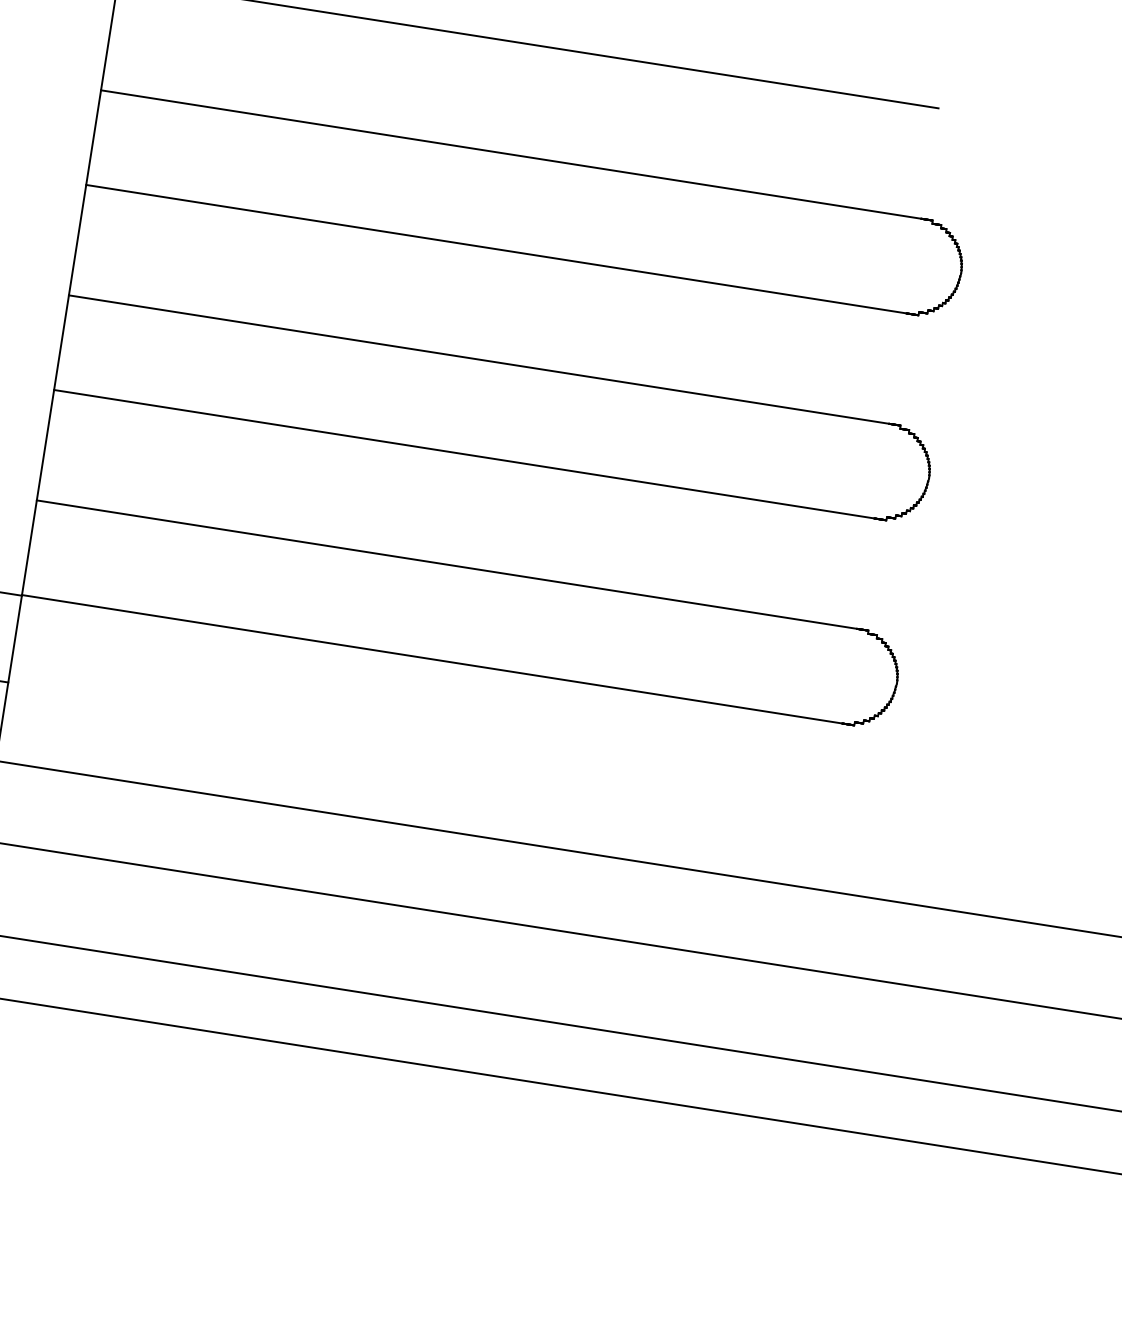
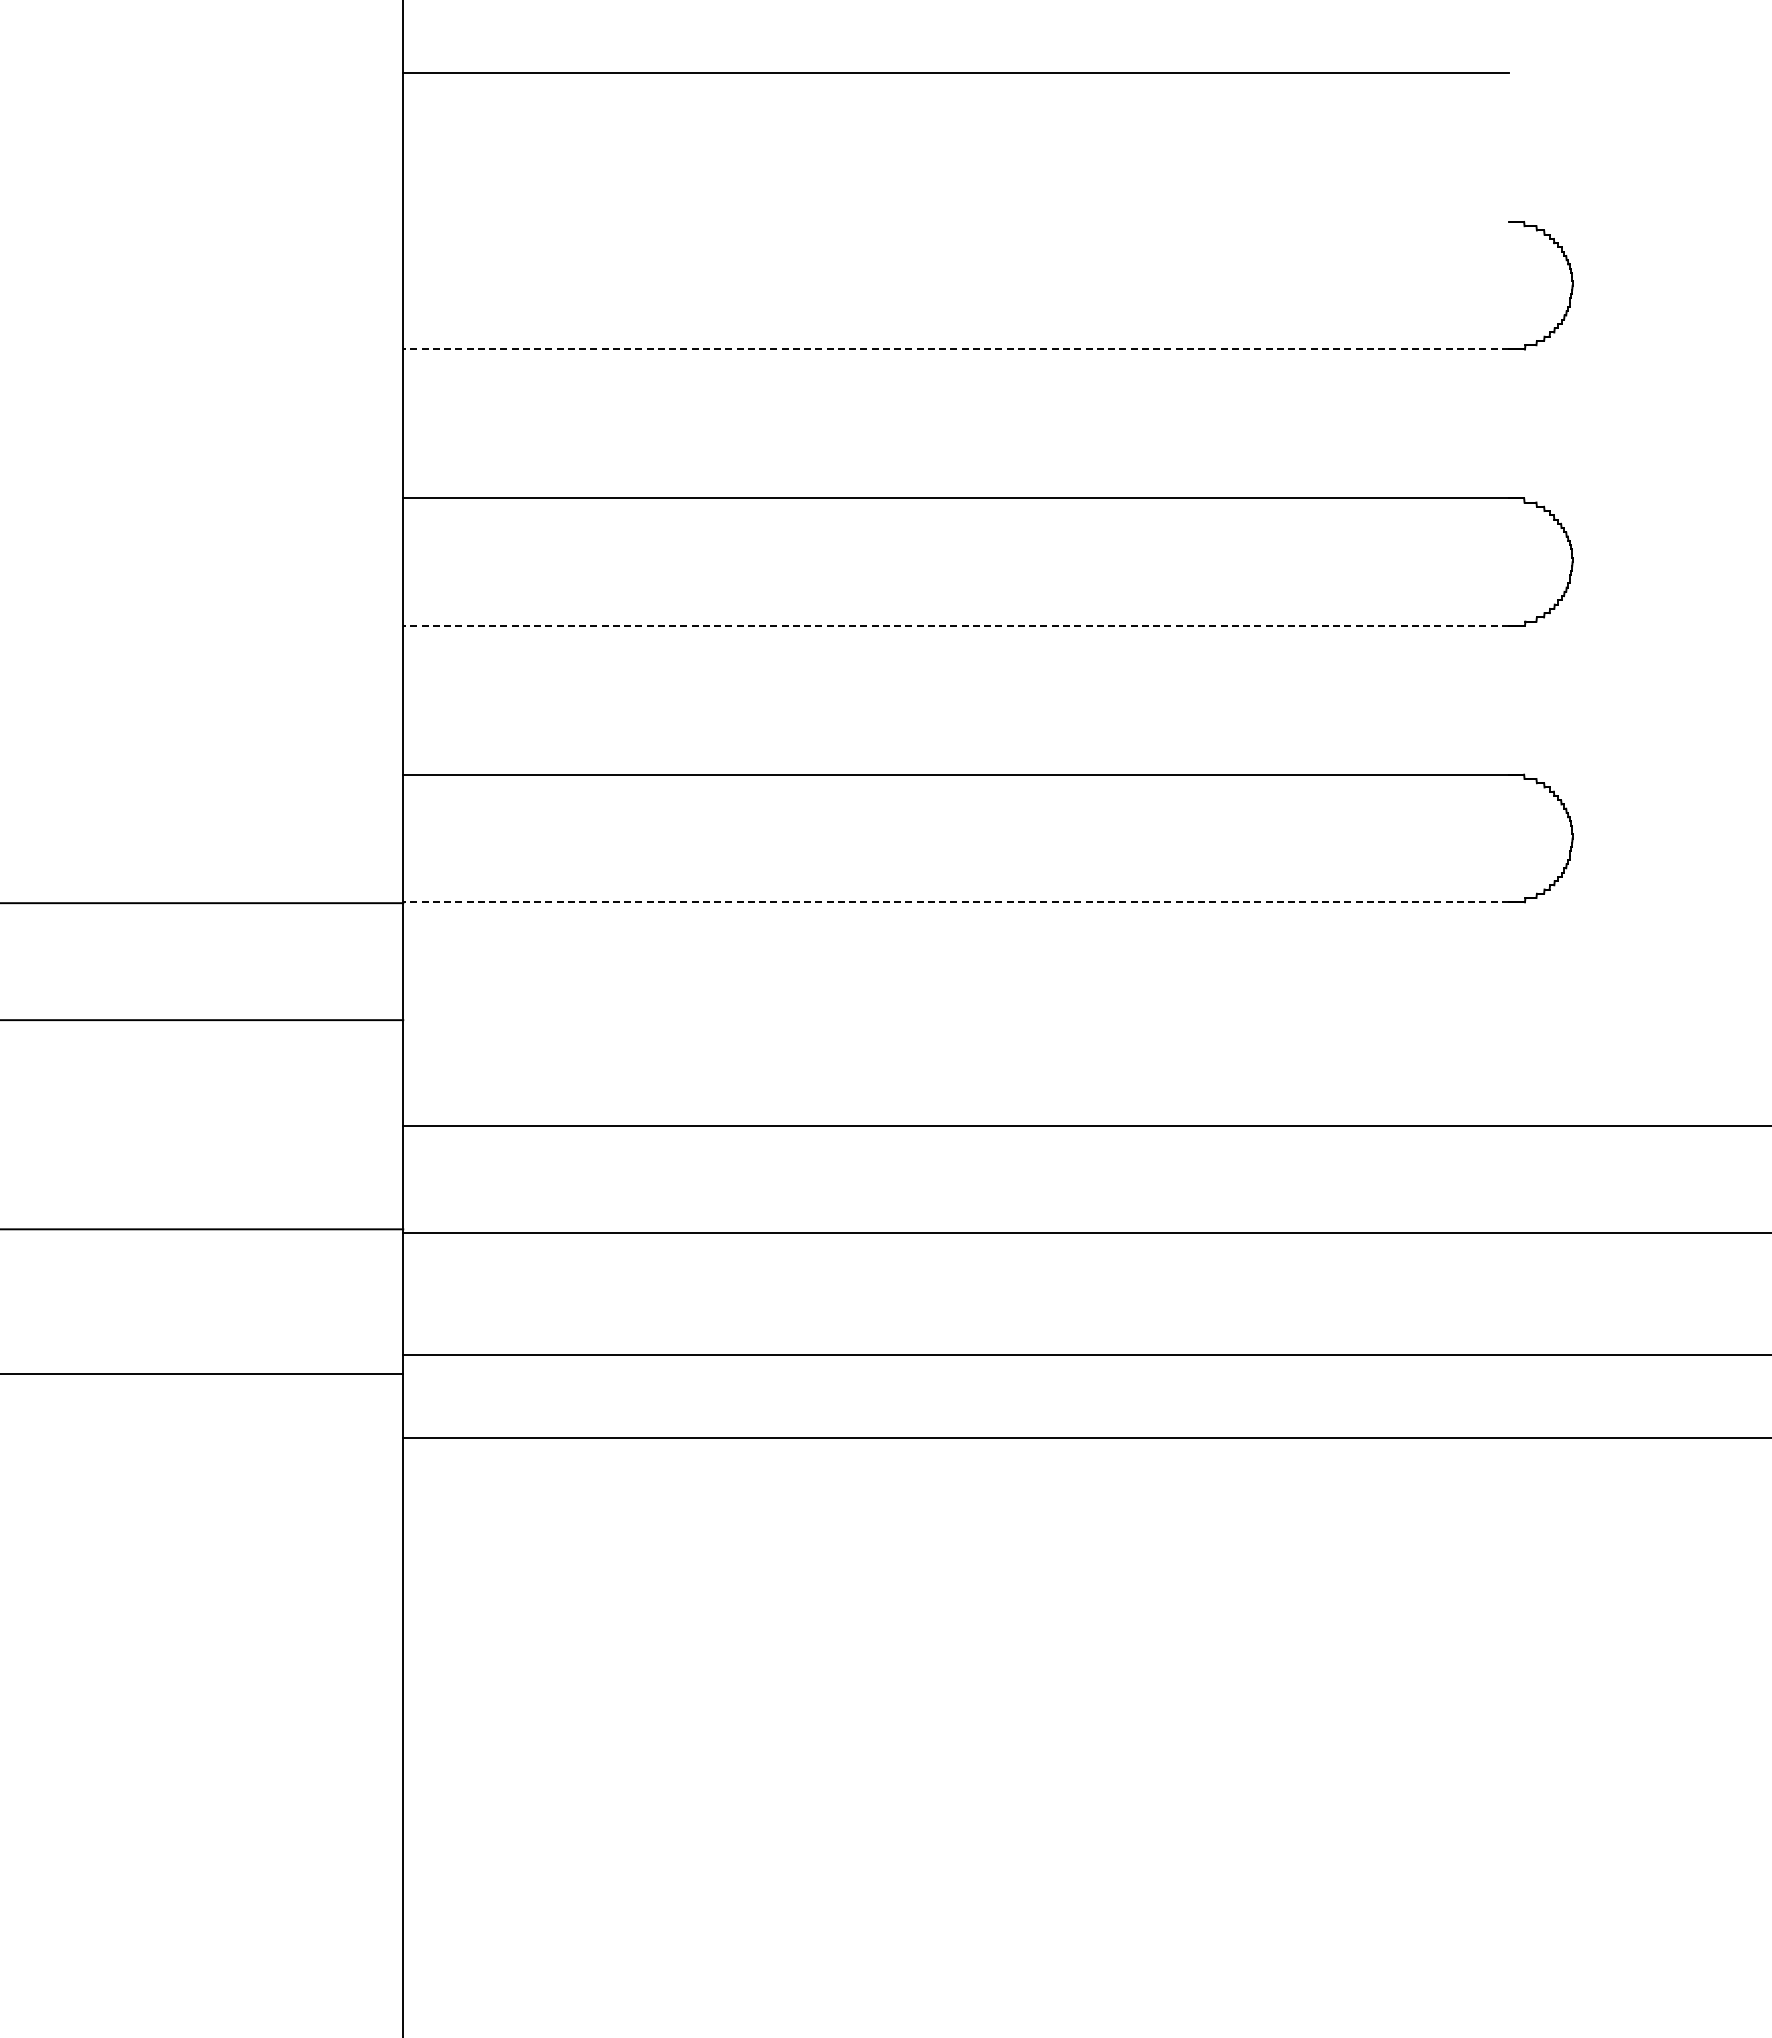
line: (510, 154) -> (955, 221), removed
line: (496, 249) -> (956, 349), solid -> dashed
line: (464, 453) -> (956, 625), solid -> dashed
line: (432, 659) -> (956, 902), solid -> dashed

